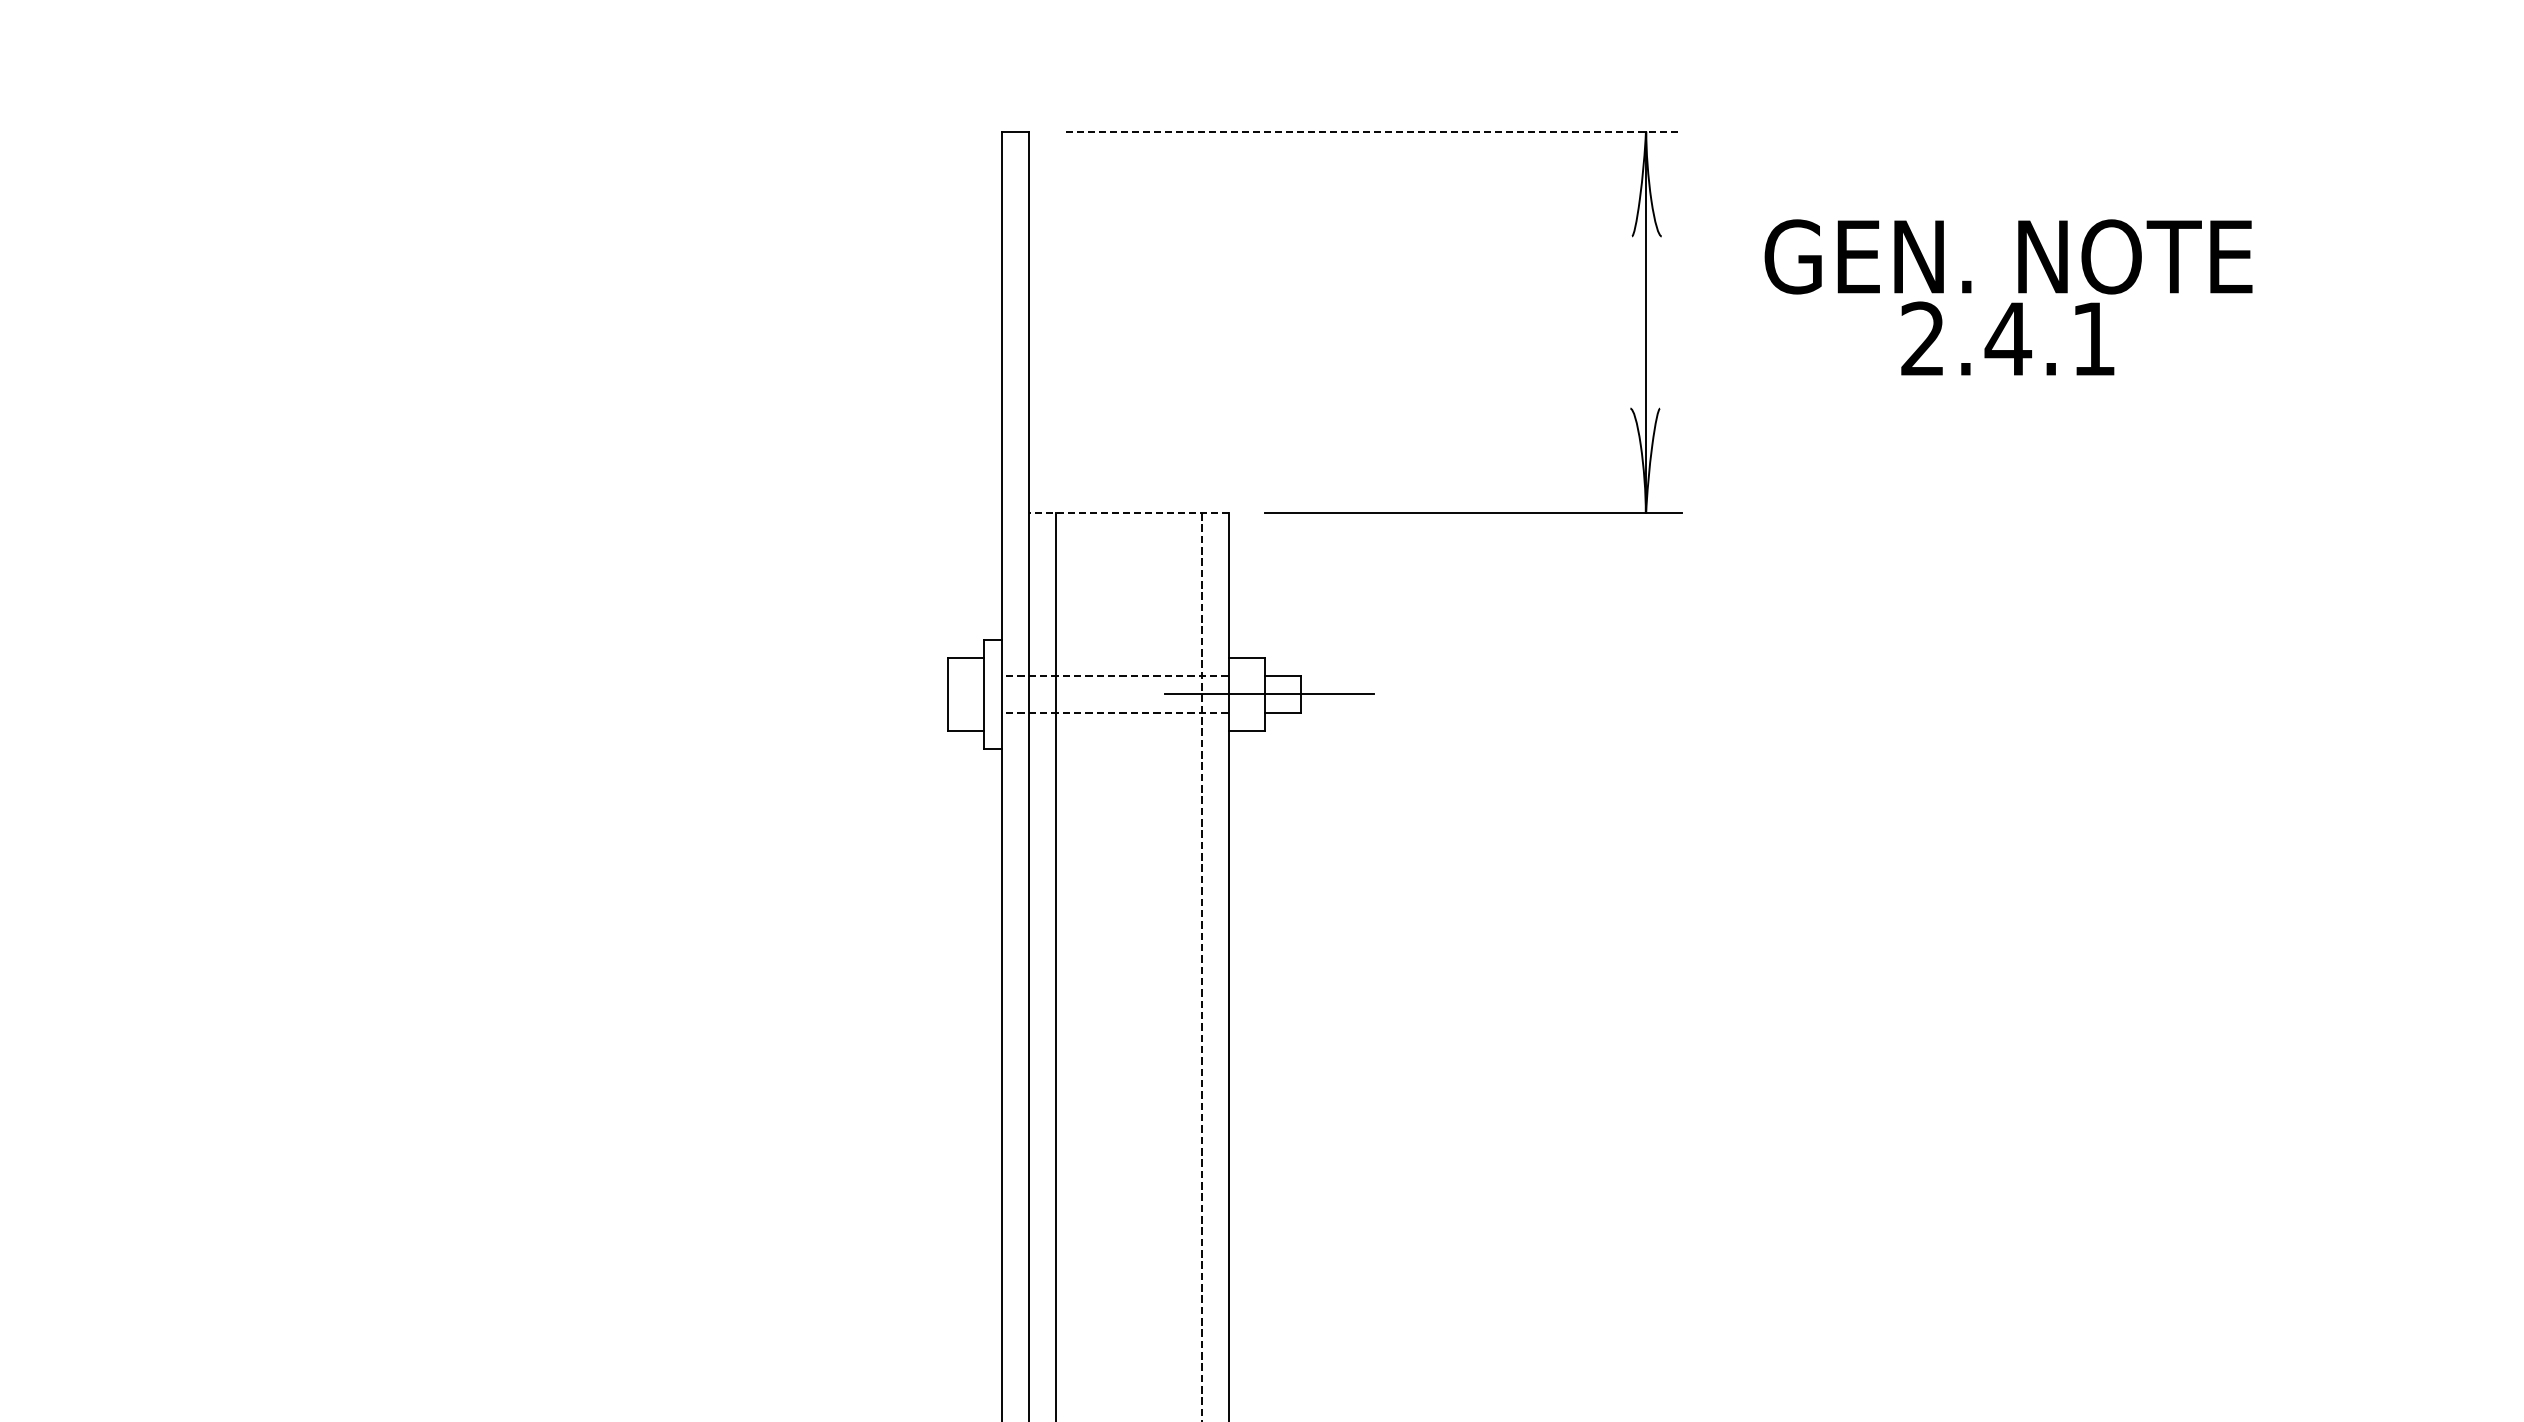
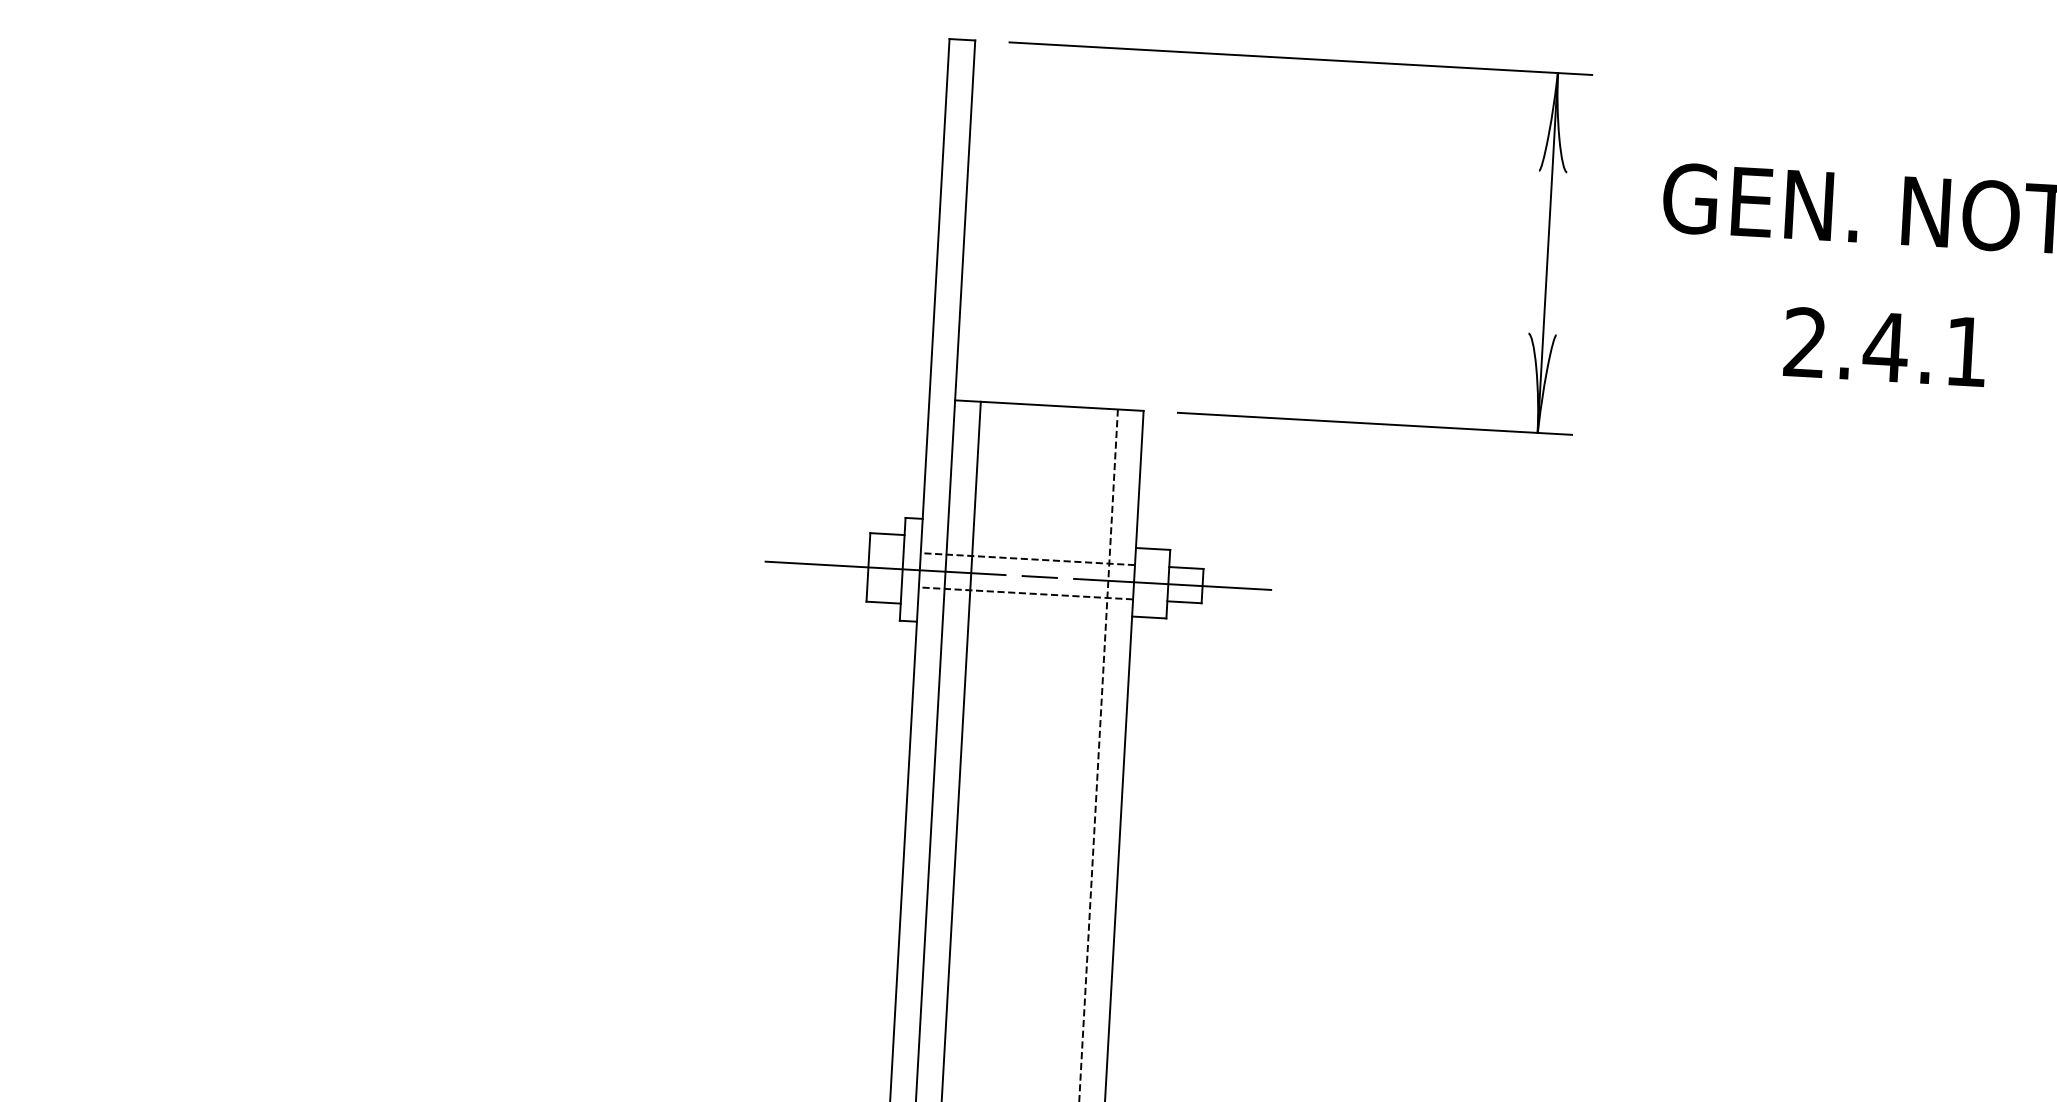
line: (1374, 132) -> (1301, 59), dashed -> solid
text: (2007, 338) -> (1885, 346), moved
line: (1129, 513) -> (1049, 406), dashed -> solid
line: (965, 694) -> (885, 568), added
line: (1128, 694) -> (1039, 577), added

